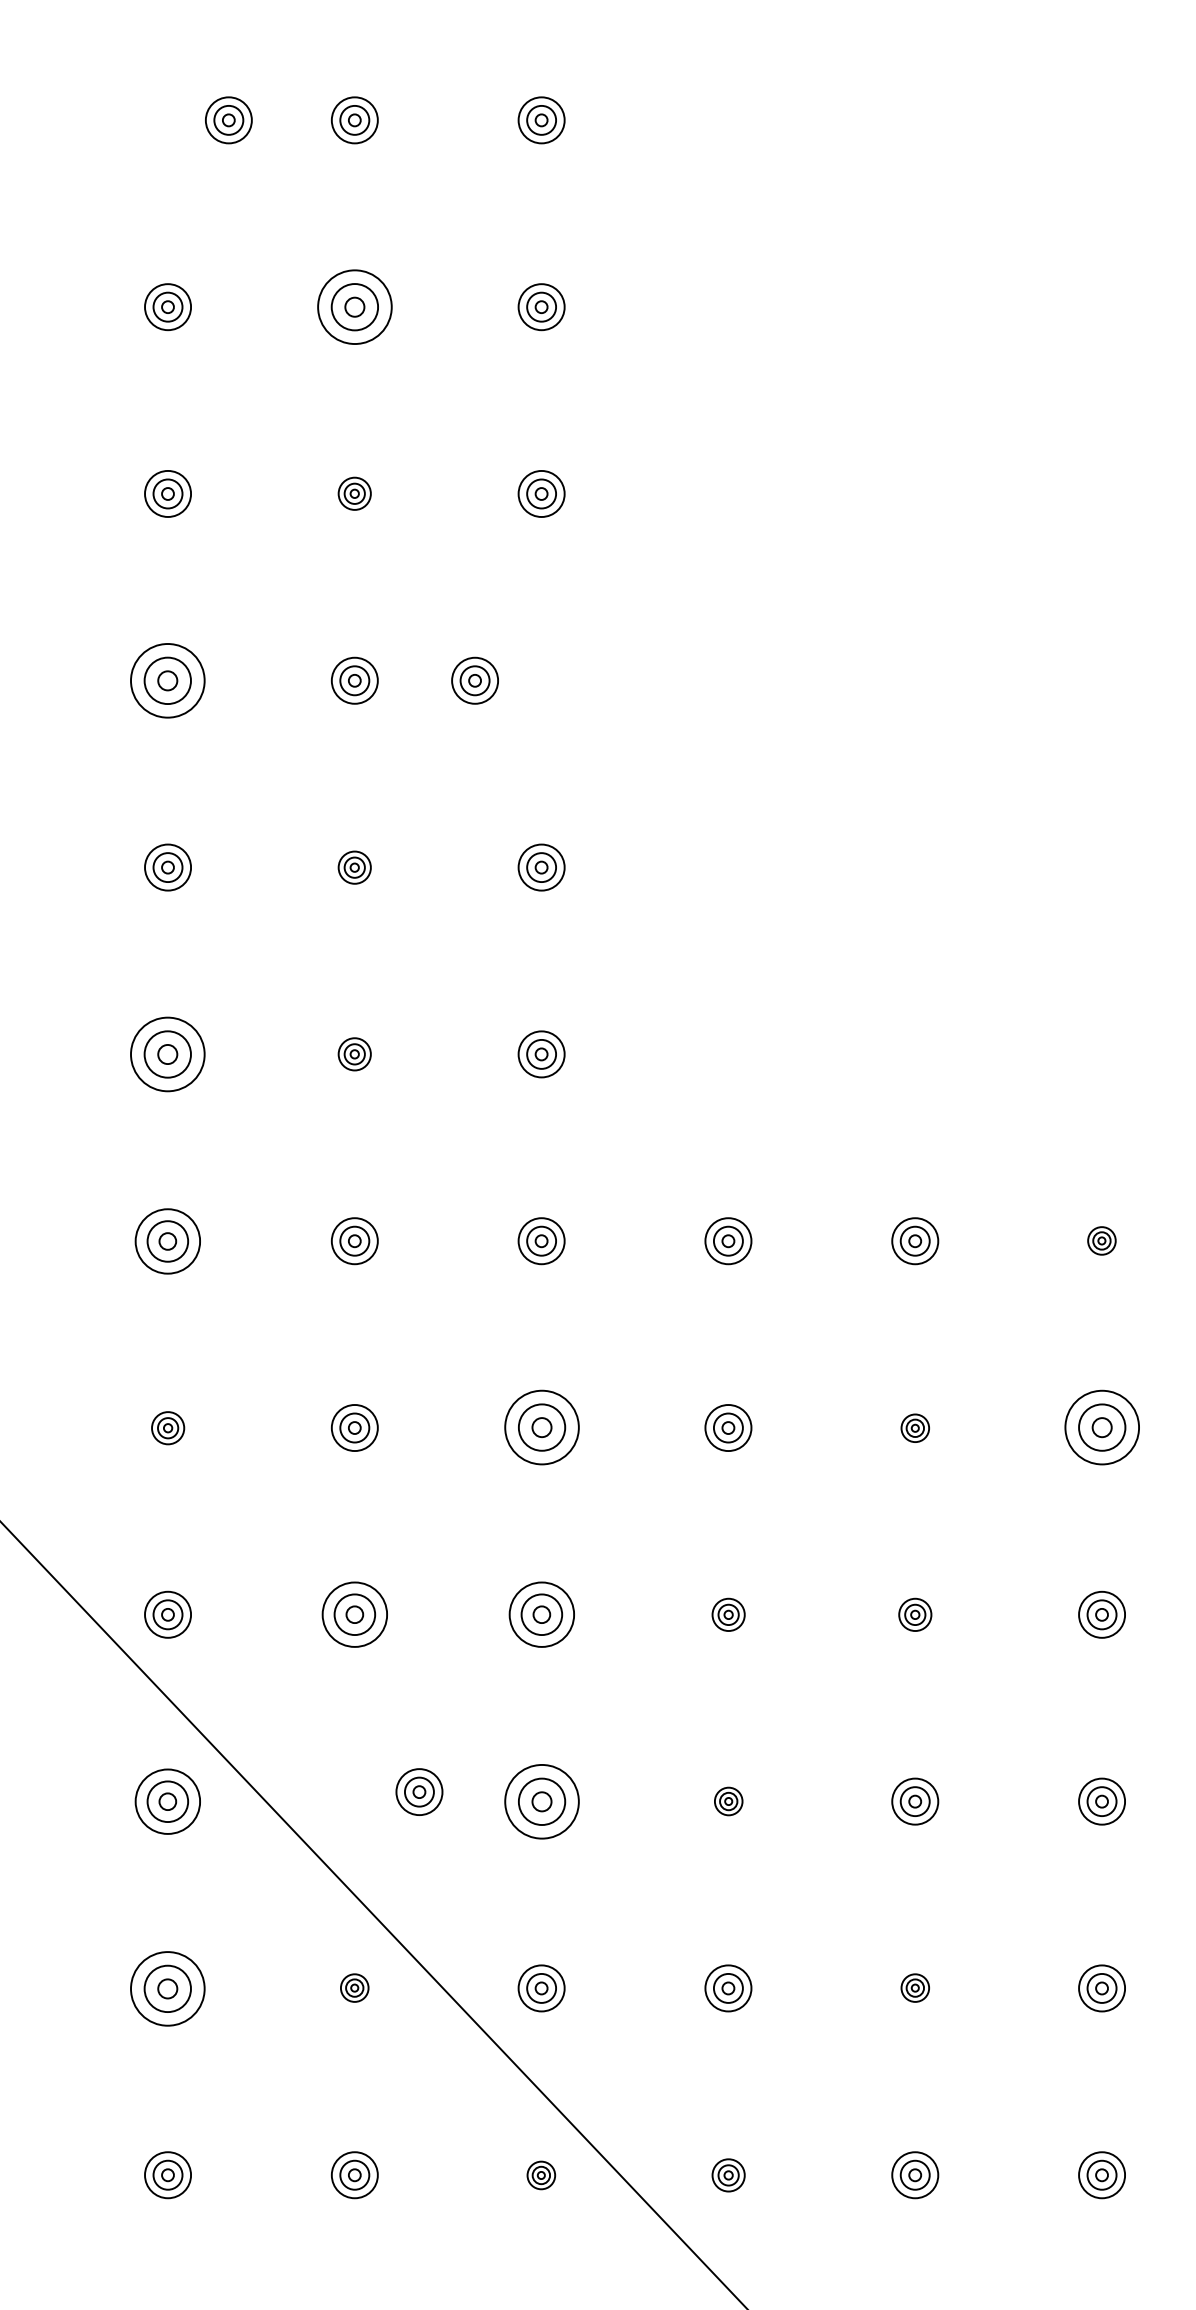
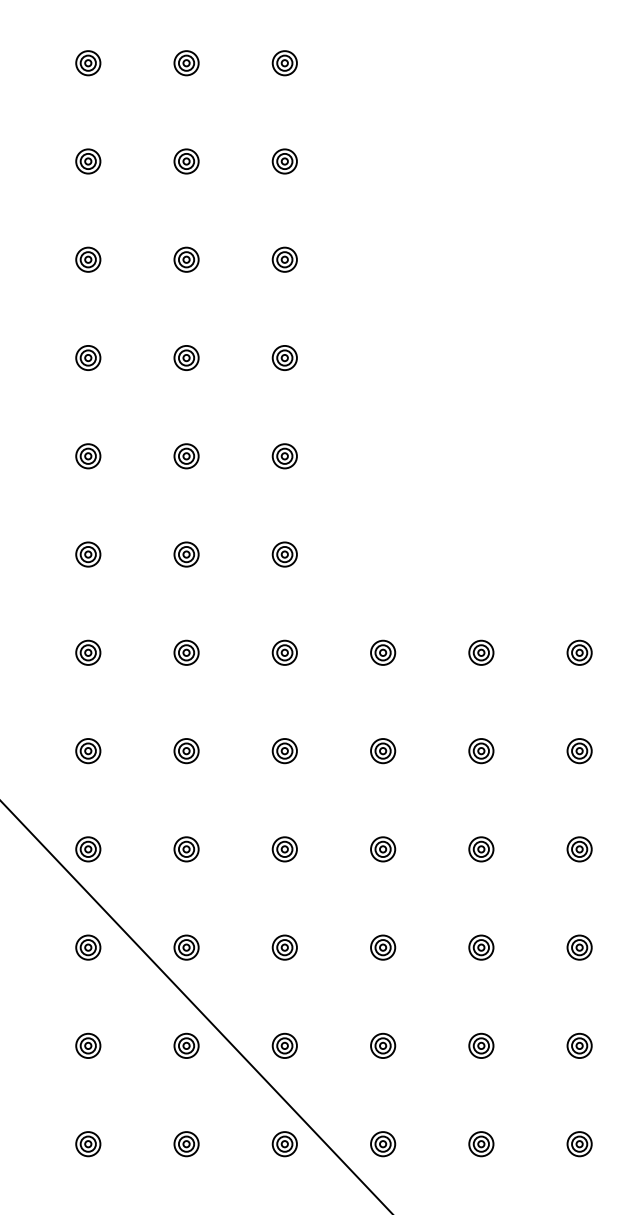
part: (229, 120) -> (88, 63), moved
part: (354, 307) -> (186, 161), size x0.62
part: (354, 493) -> (186, 259), size x1.43
part: (168, 679) -> (88, 357), size x0.62
part: (474, 679) -> (284, 357), moved
part: (354, 867) -> (186, 456), size x1.43
part: (168, 1054) -> (88, 554), size x0.62
part: (354, 1054) -> (186, 554), size x1.43
part: (168, 1240) -> (88, 652), size x0.71
part: (1101, 1240) -> (579, 652), size x1.67
part: (168, 1428) -> (88, 751), size x1.43
part: (540, 1428) -> (284, 751), size x0.62
part: (915, 1428) -> (481, 751), size x1.67
part: (1101, 1428) -> (579, 751), size x0.62
part: (354, 1615) -> (186, 849), size x0.71
part: (540, 1615) -> (284, 849), size x0.71
part: (729, 1615) -> (383, 849), size x1.43
part: (915, 1615) -> (481, 849), size x1.43
part: (419, 1791) -> (186, 947), moved
part: (168, 1801) -> (88, 947), size x0.71
part: (540, 1801) -> (284, 947), size x0.62
part: (729, 1801) -> (383, 947), size x1.67
part: (168, 1987) -> (88, 1045), size x0.62
part: (354, 1987) -> (186, 1045), size x1.67
part: (915, 1987) -> (481, 1045), size x1.67
part: (540, 2175) -> (284, 1144), size x1.67
part: (729, 2175) -> (383, 1144), size x1.43

